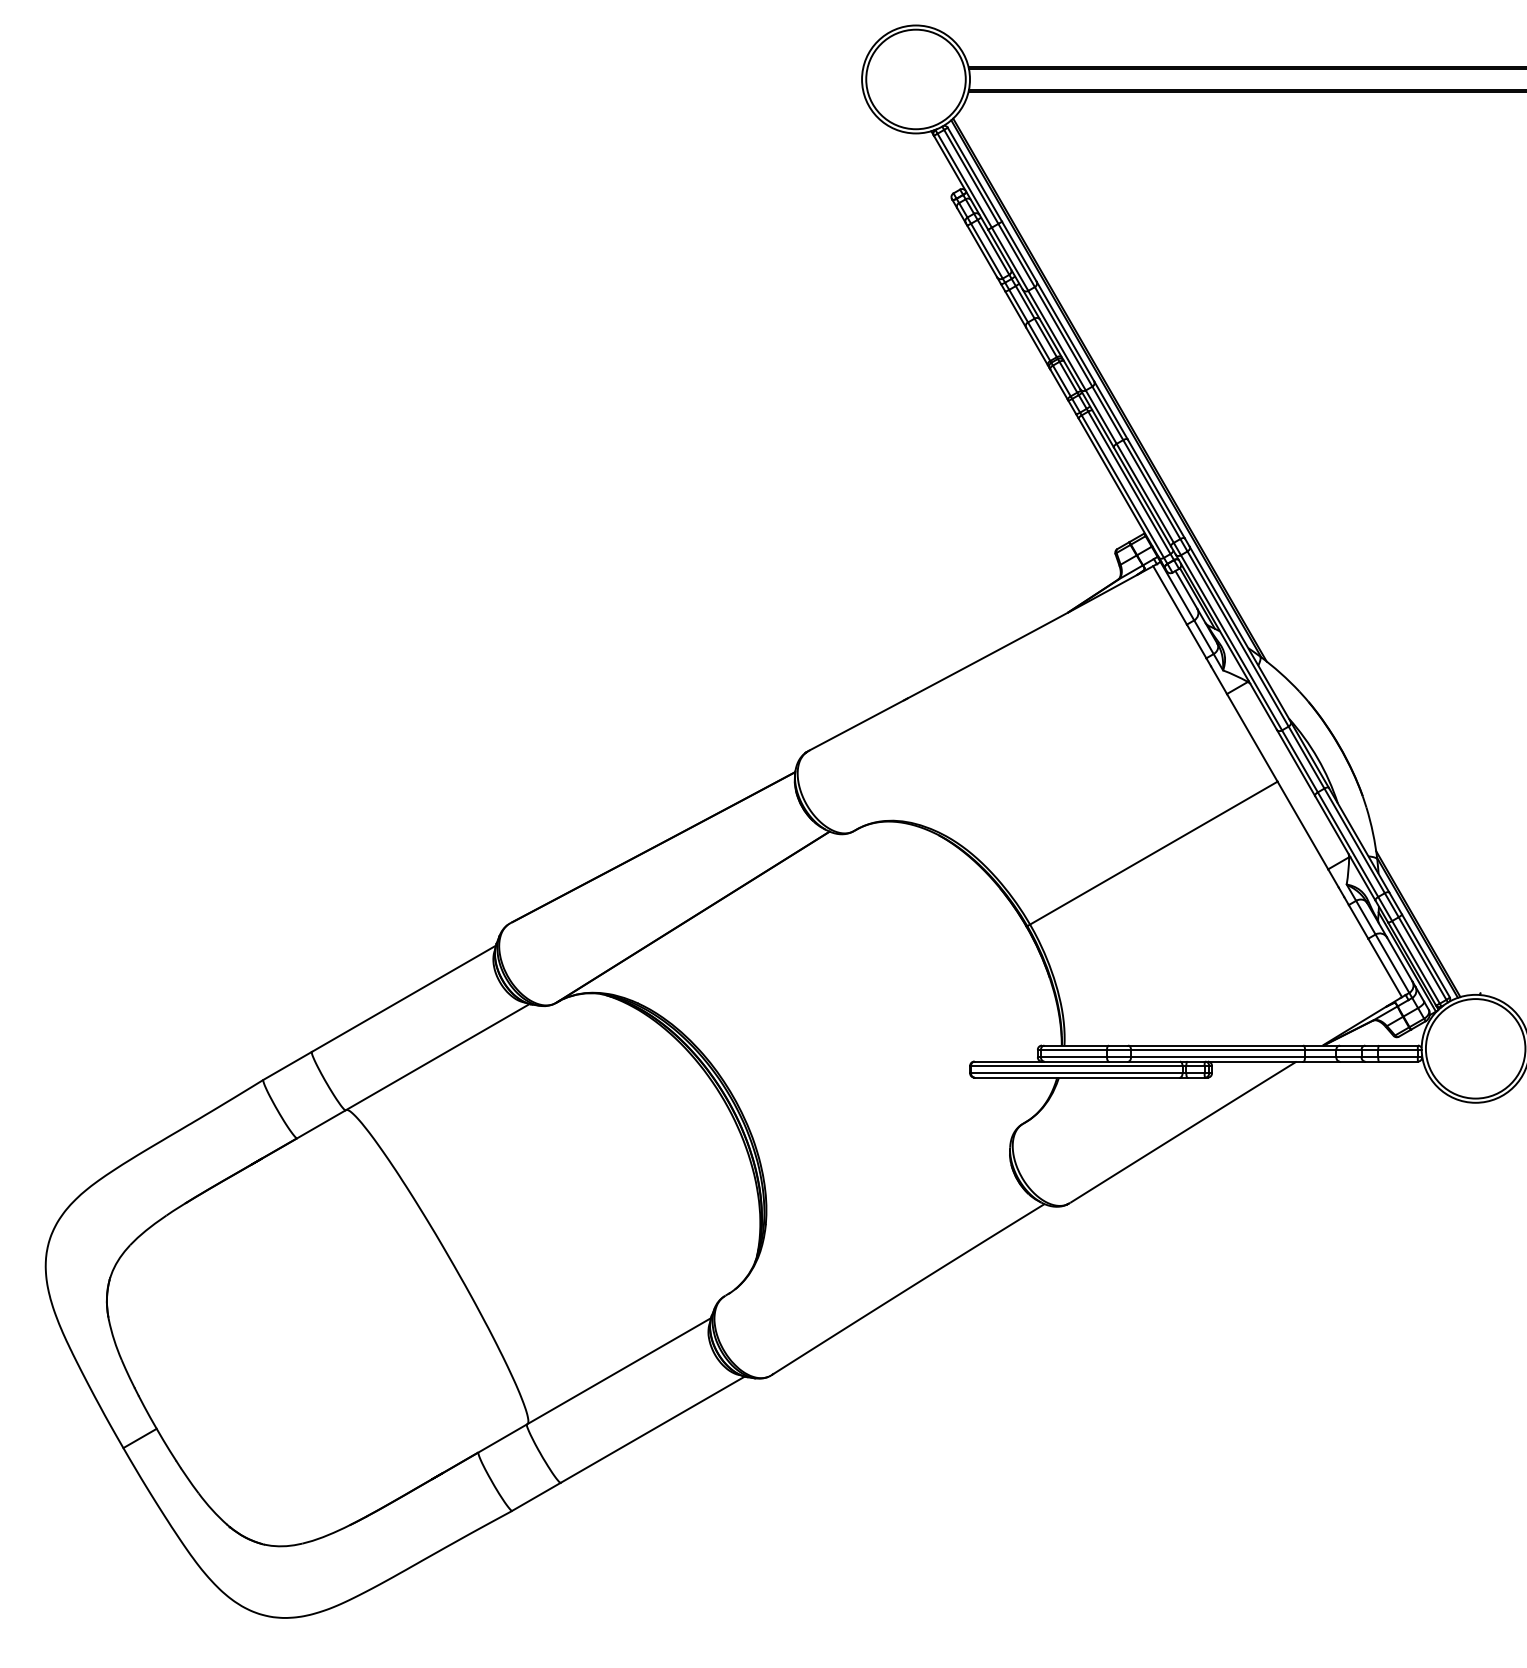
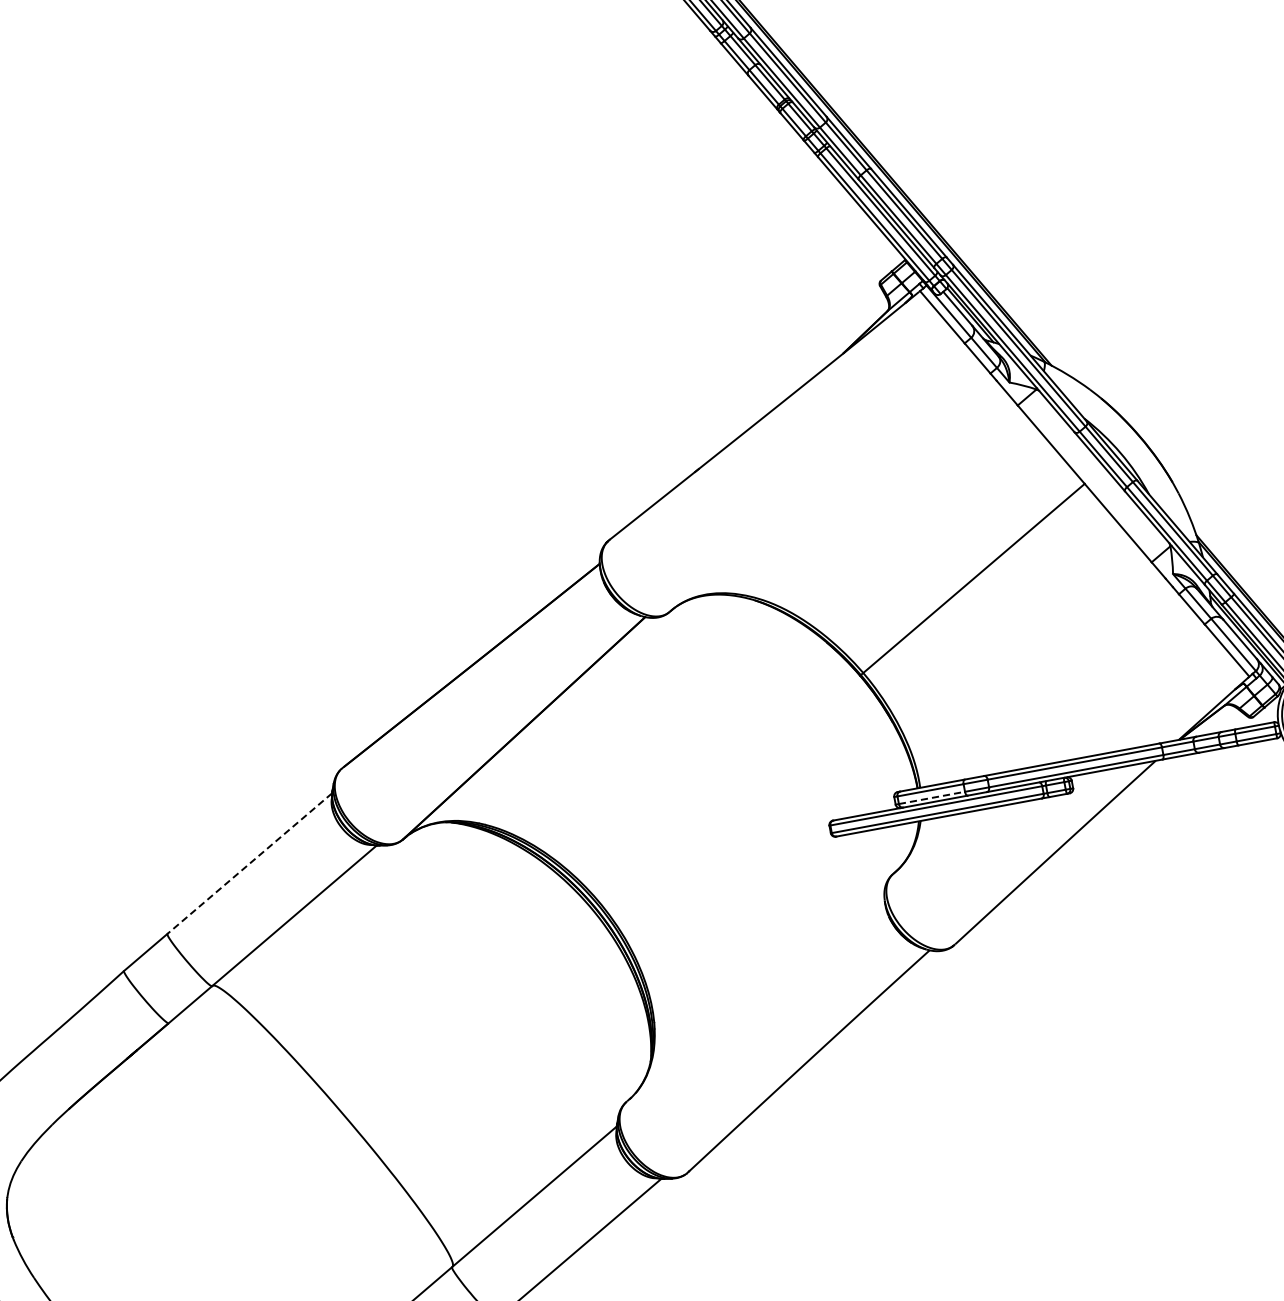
line: (403, 999) -> (249, 864), solid -> dashed
line: (1074, 1057) -> (932, 797), solid -> dashed

